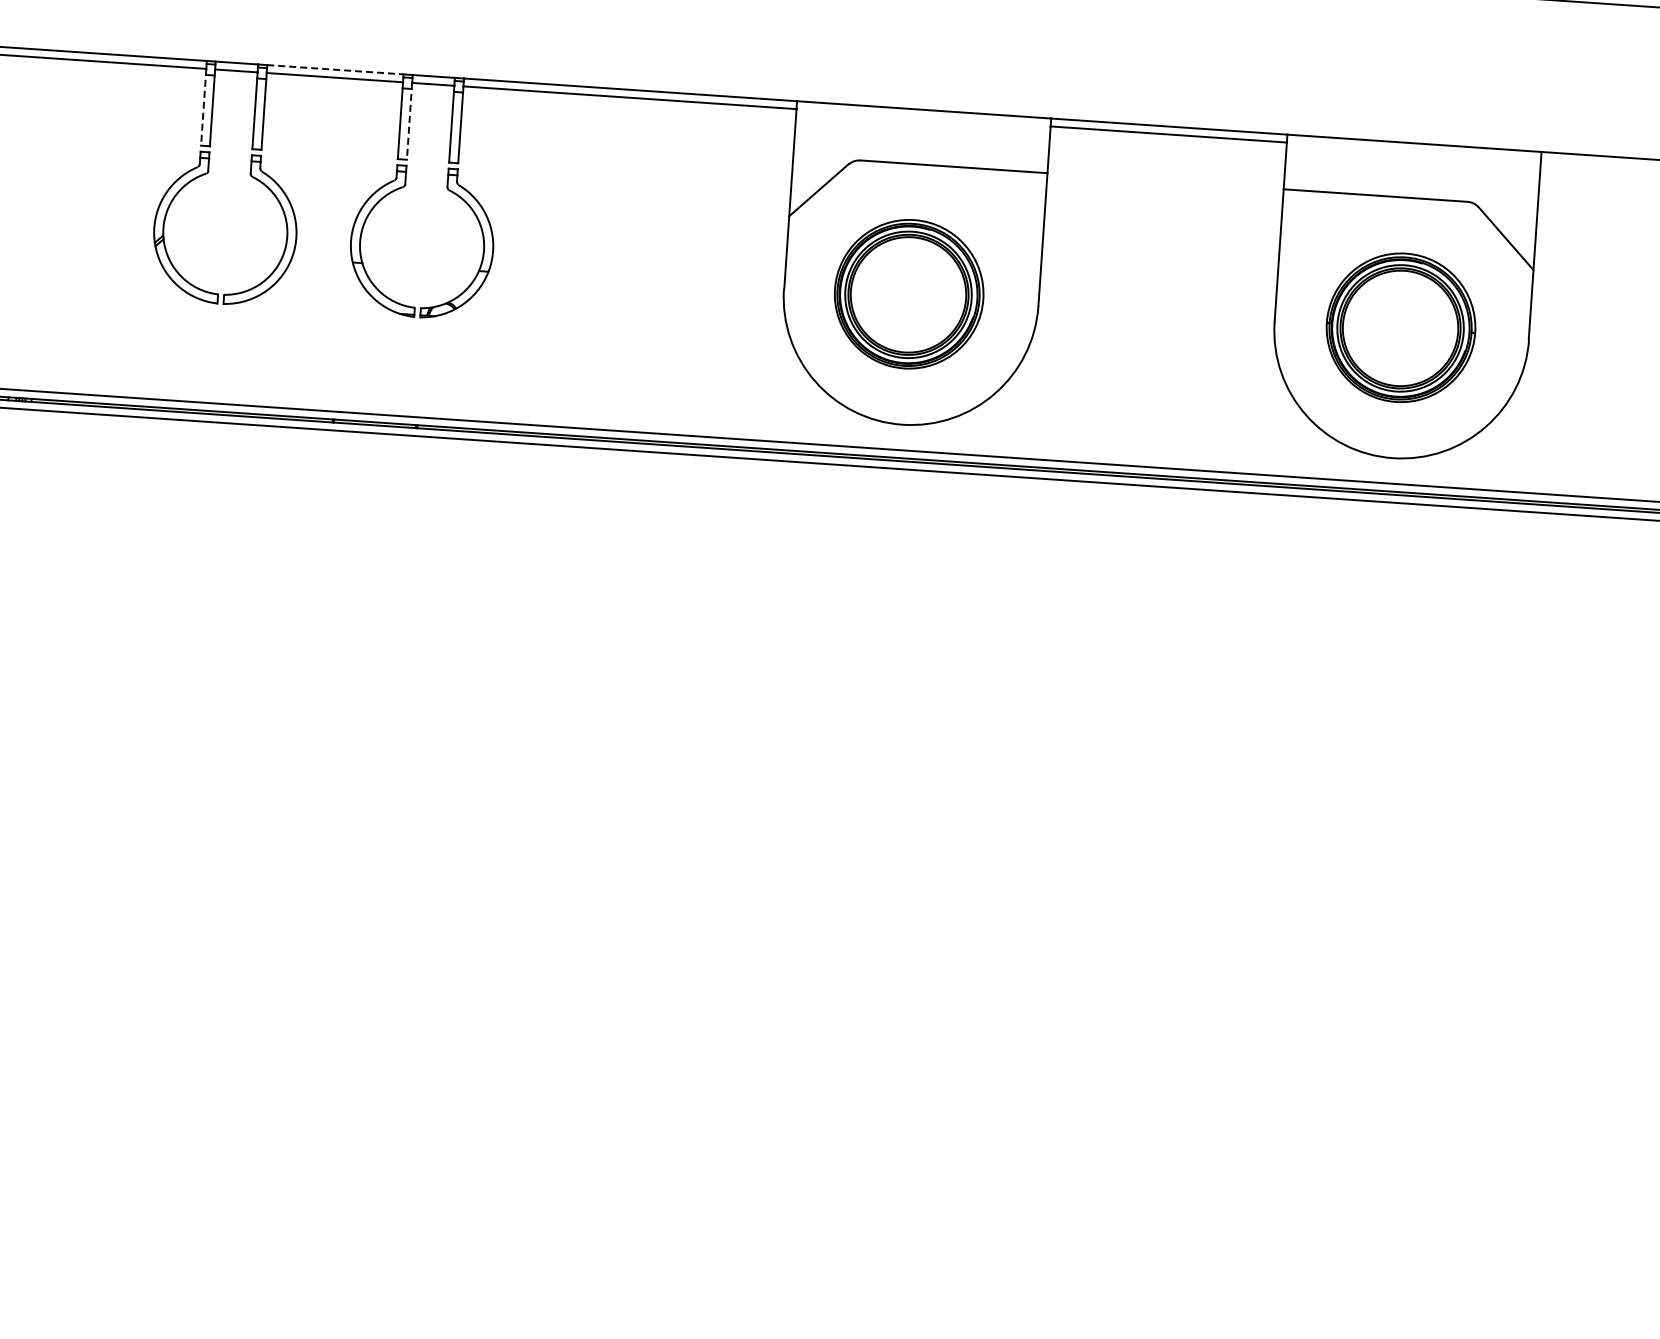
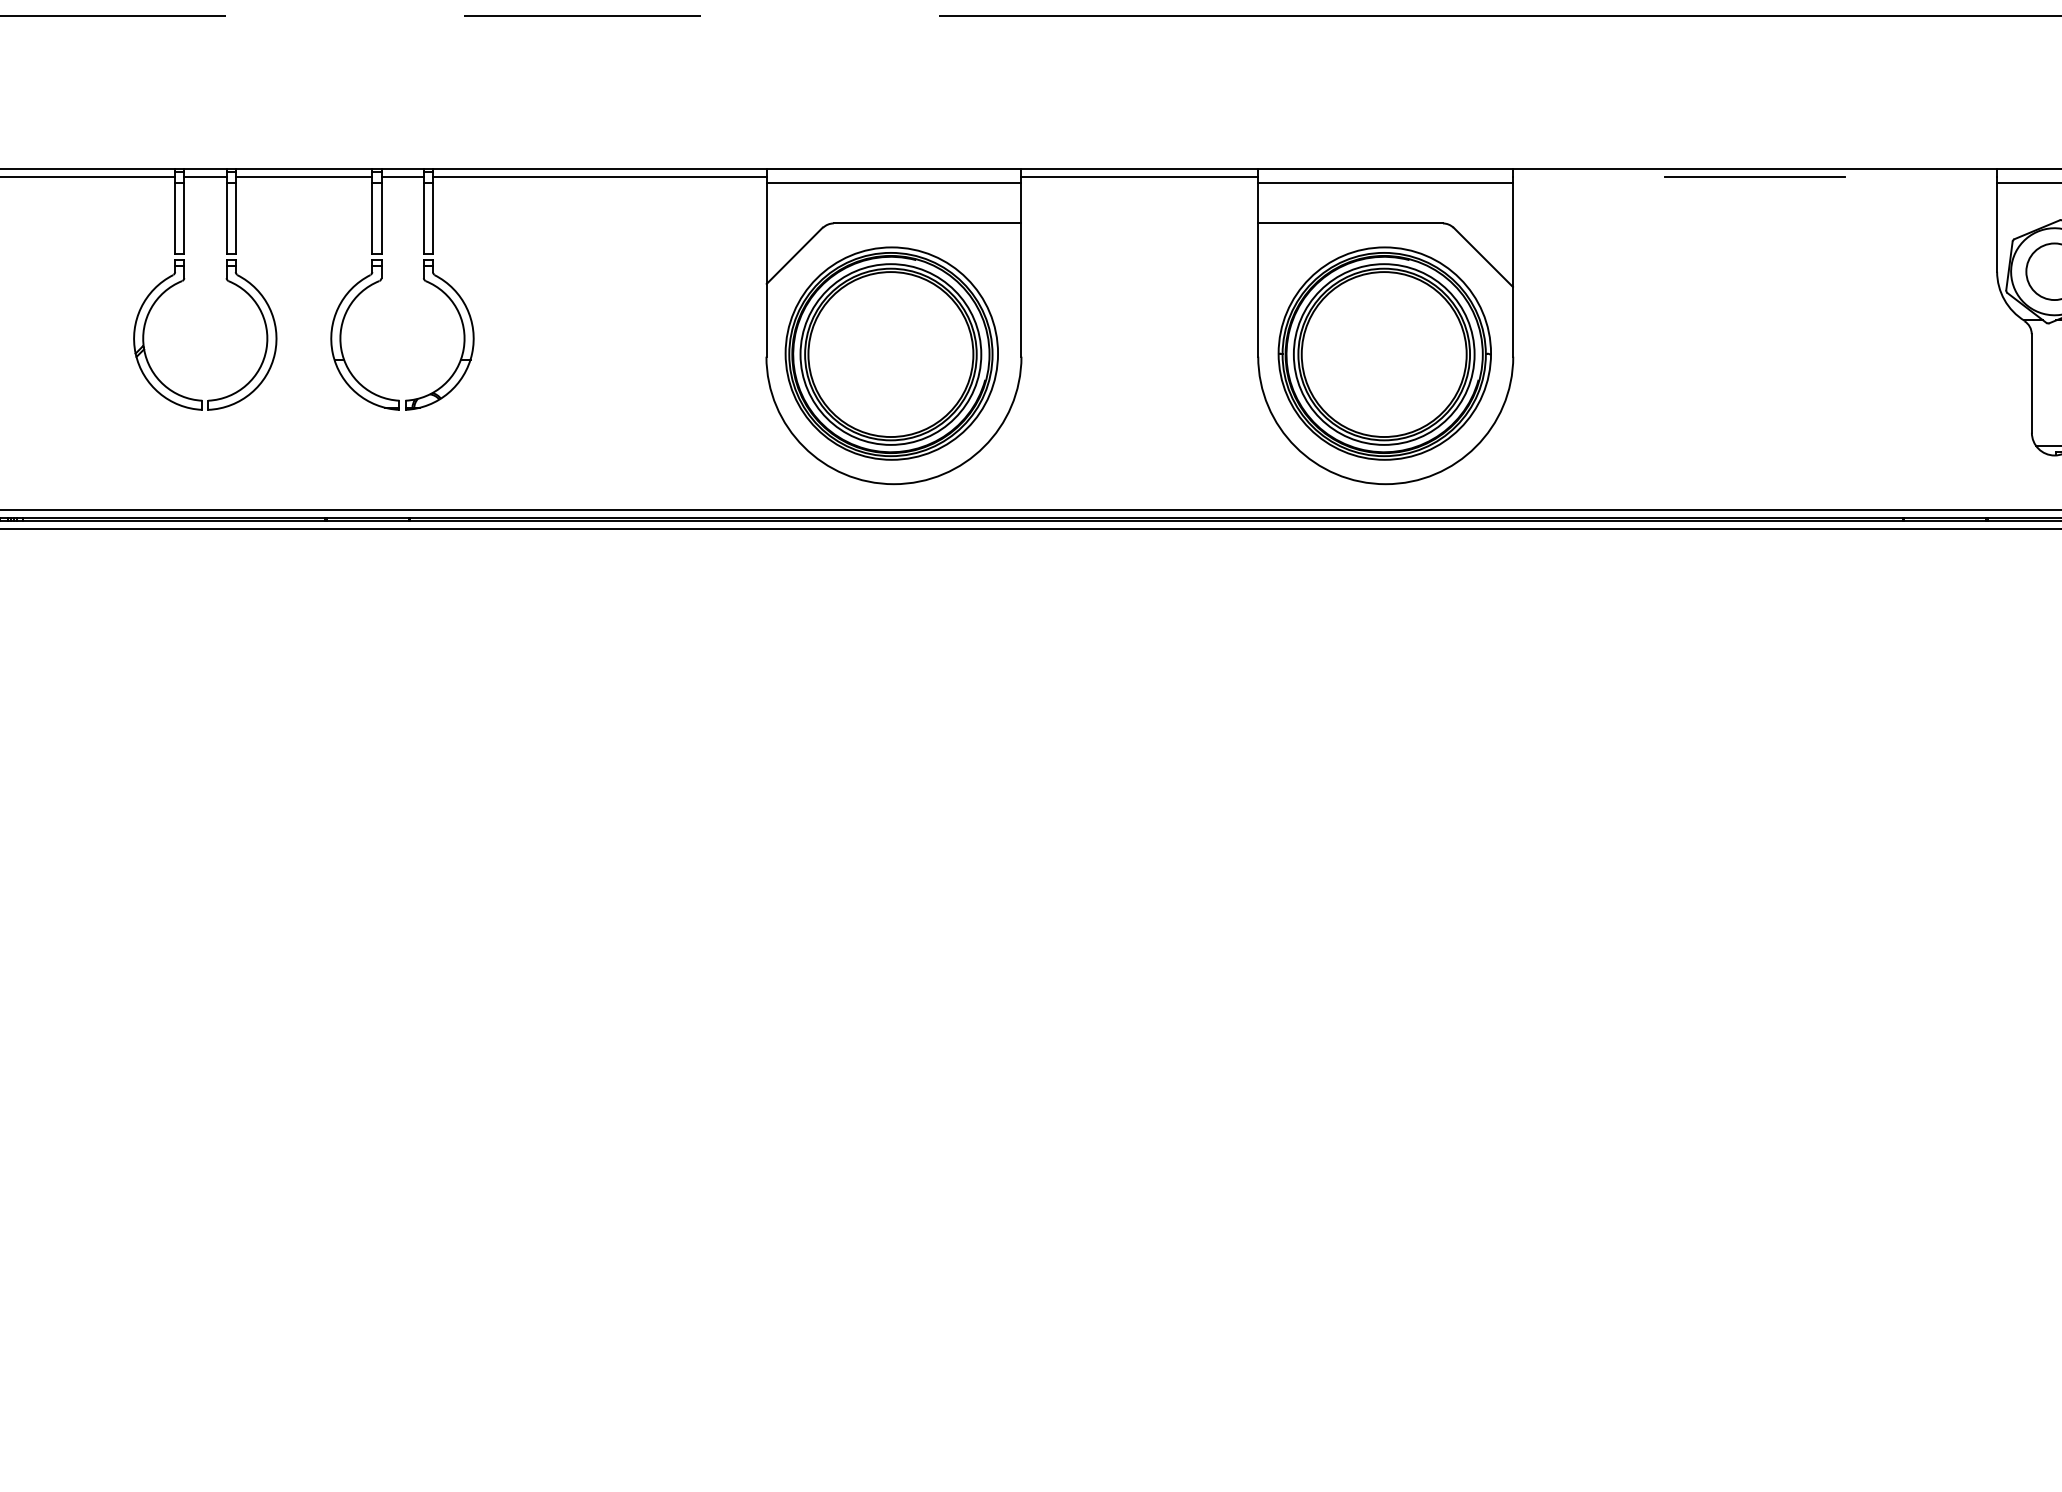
line: (335, 69) -> (304, 168), dashed -> solid
line: (204, 107) -> (175, 215), dashed -> solid
line: (409, 121) -> (381, 215), dashed -> solid
line: (922, 123) -> (893, 182), added
line: (1413, 157) -> (1385, 182), added
part: (908, 294) -> (891, 353), size x1.43
part: (1400, 327) -> (1384, 353), size x1.43

